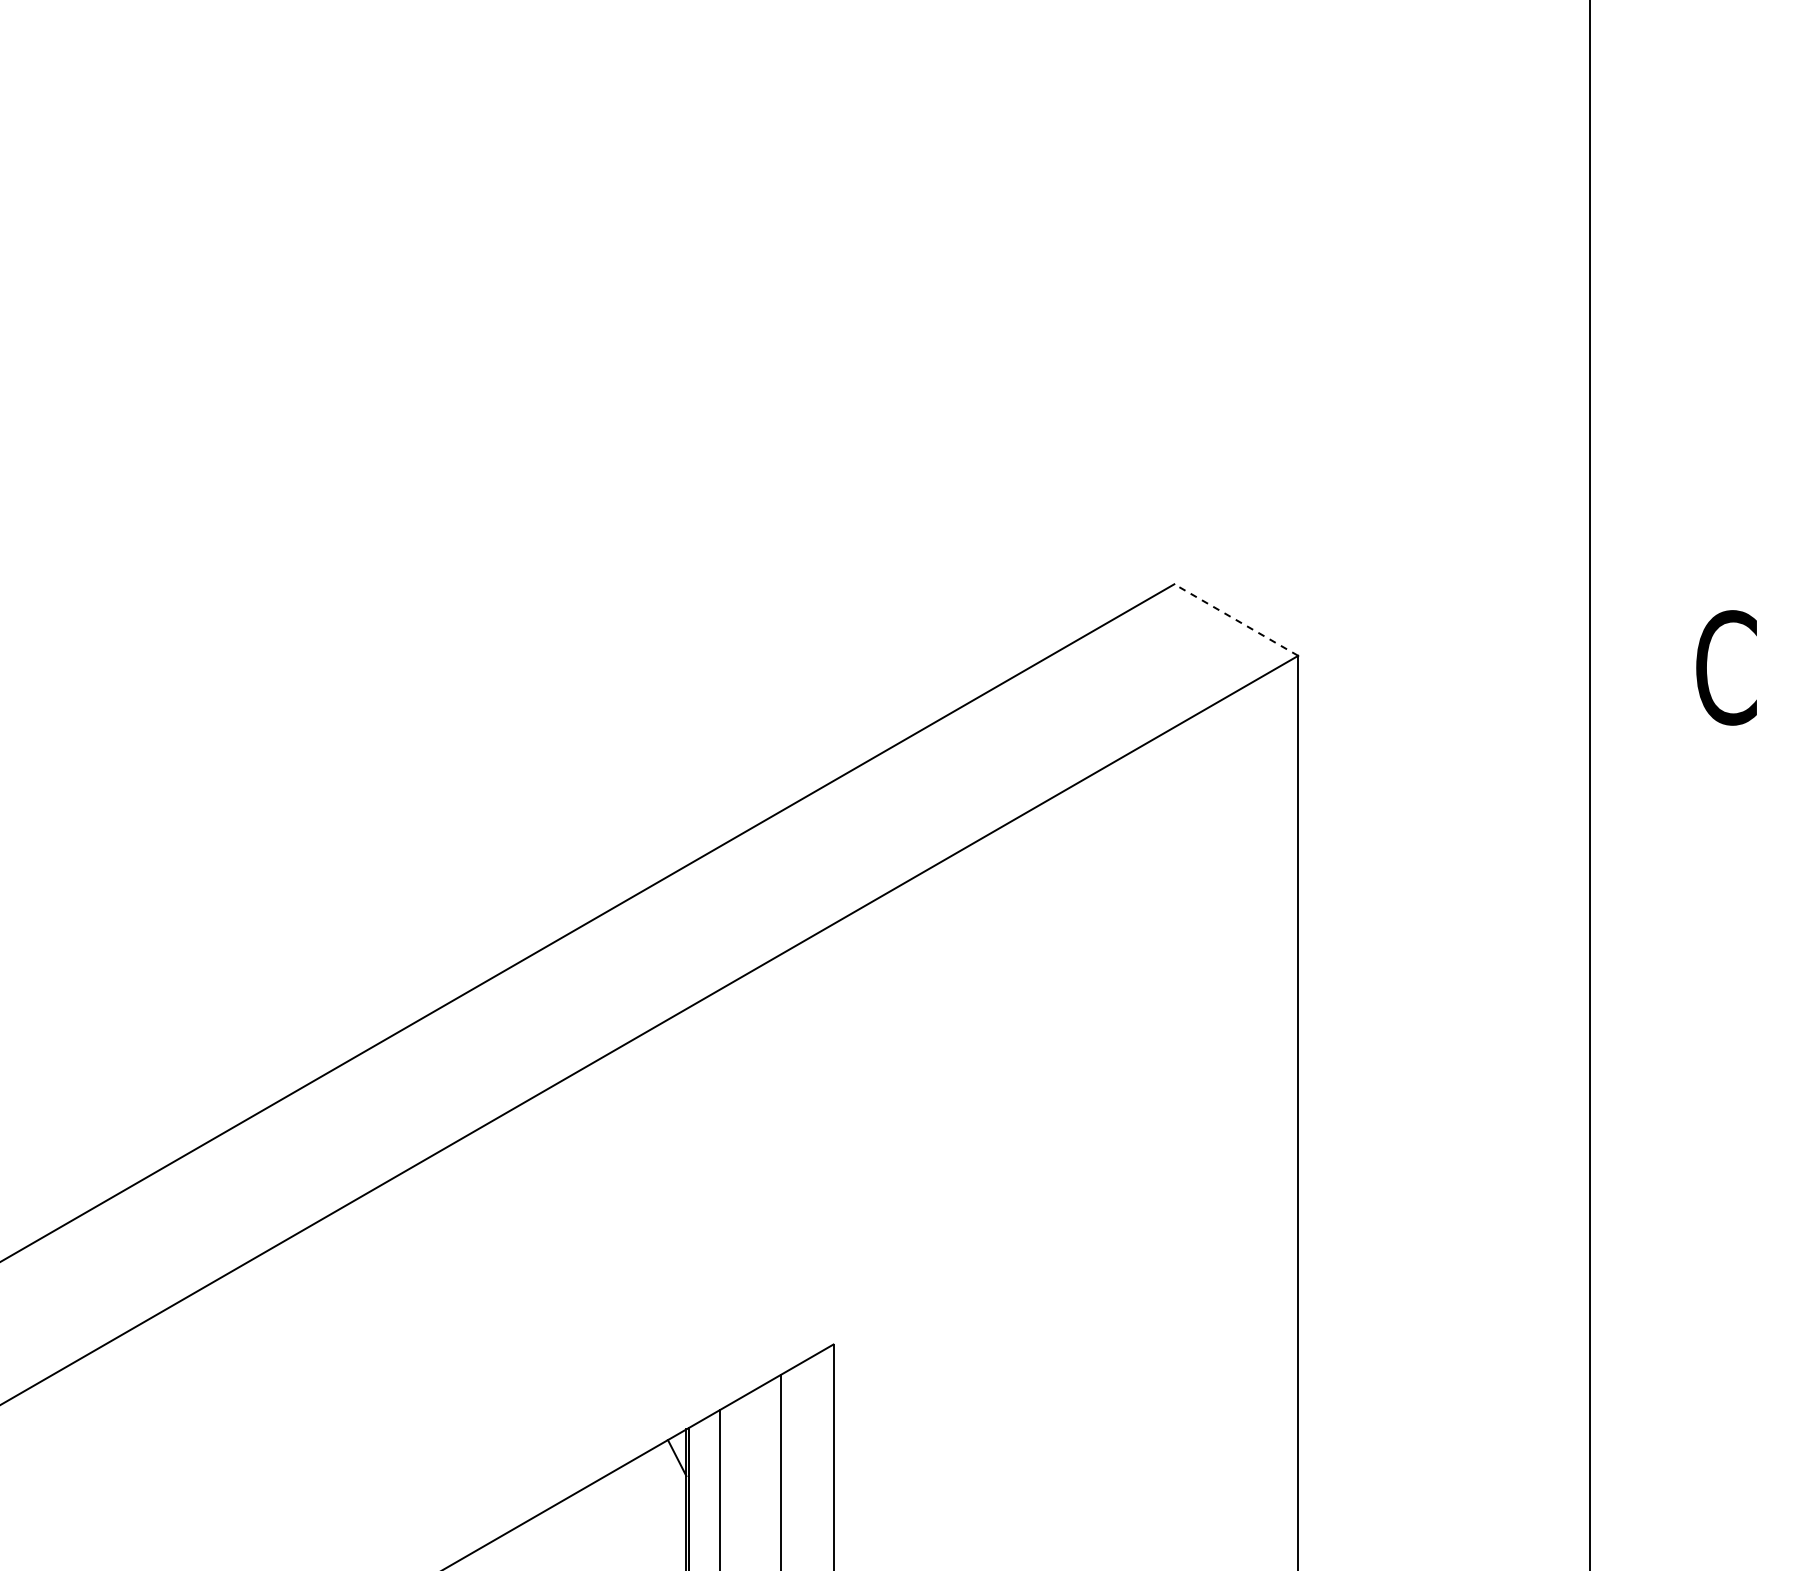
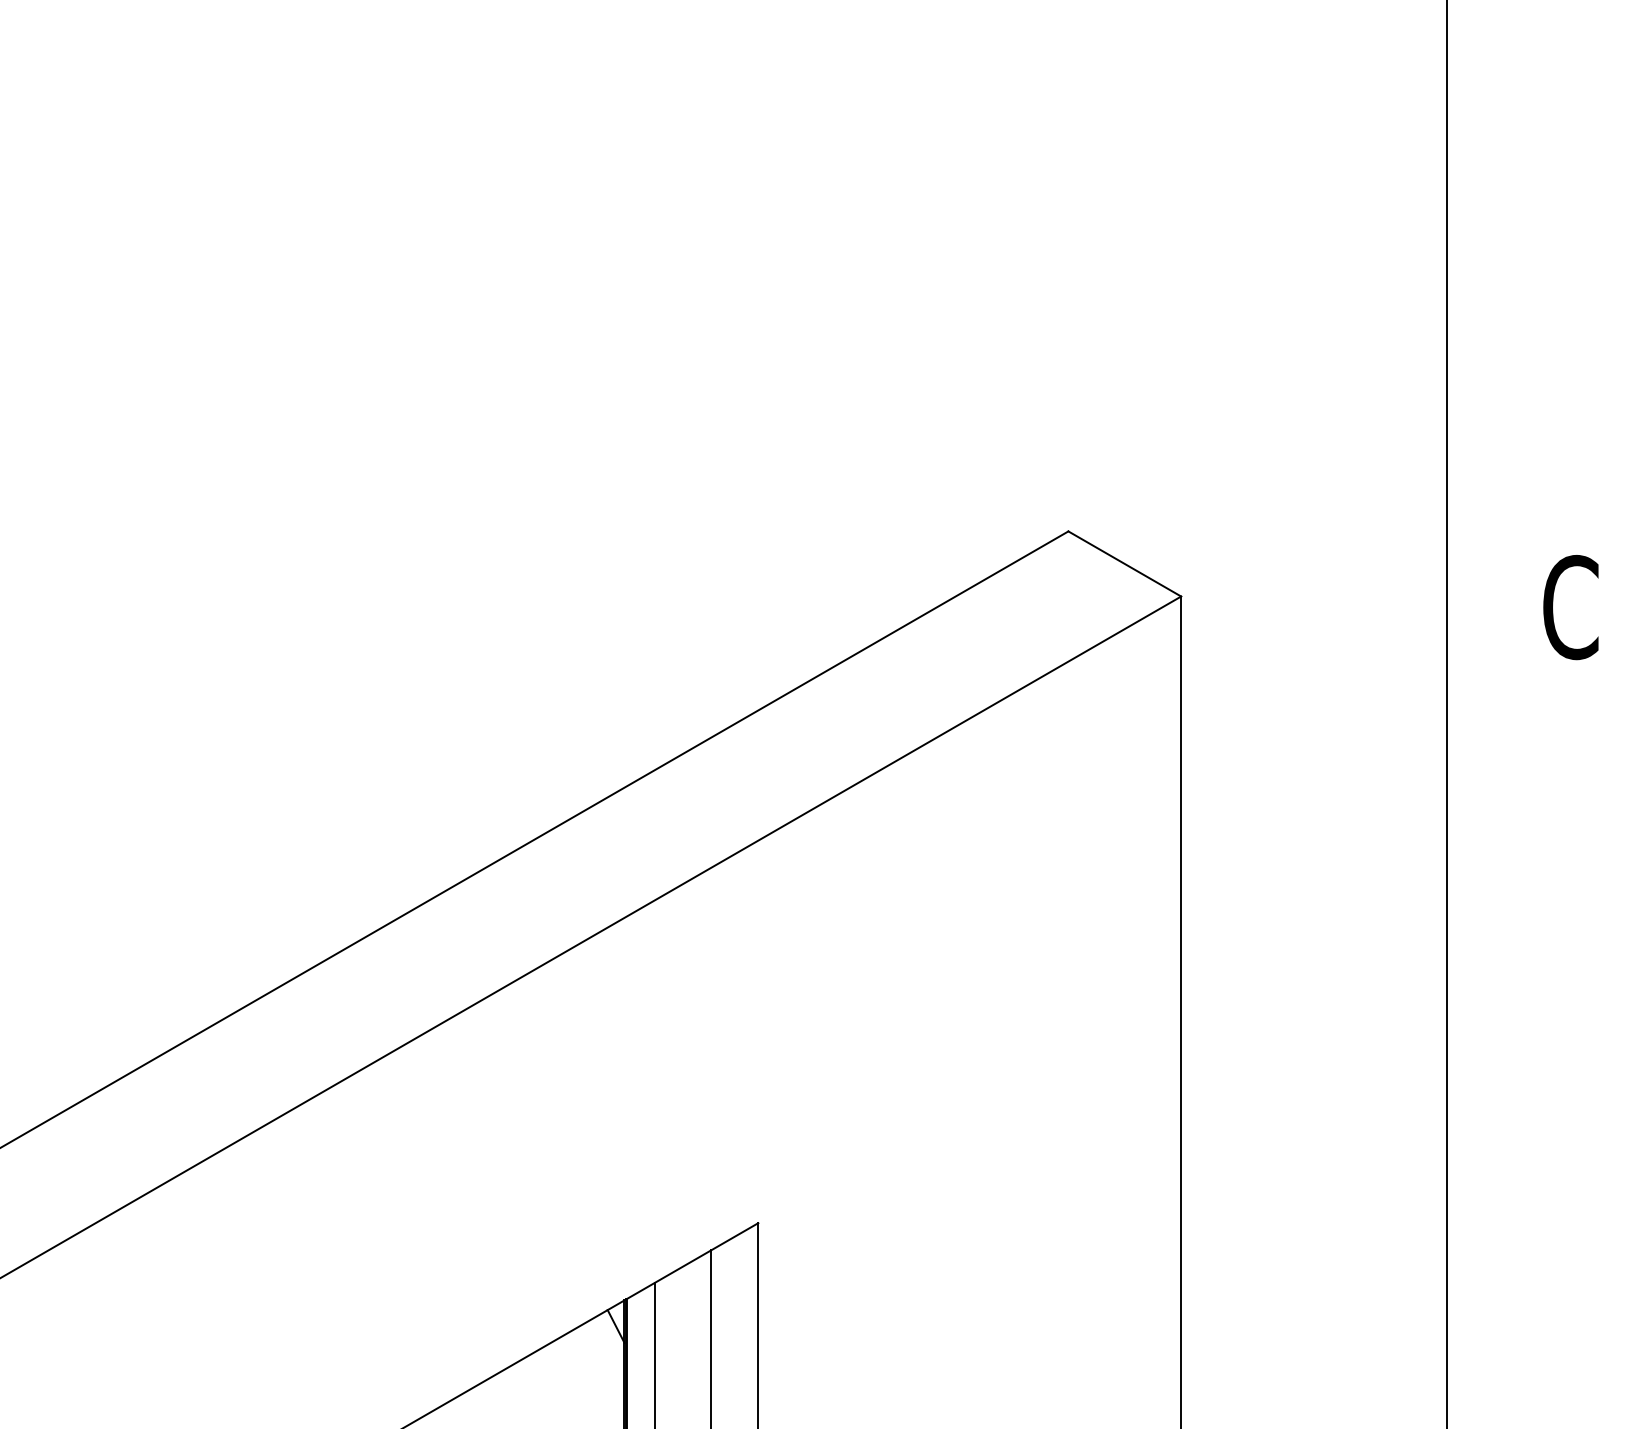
line: (1236, 620) -> (1124, 564), dashed -> solid

